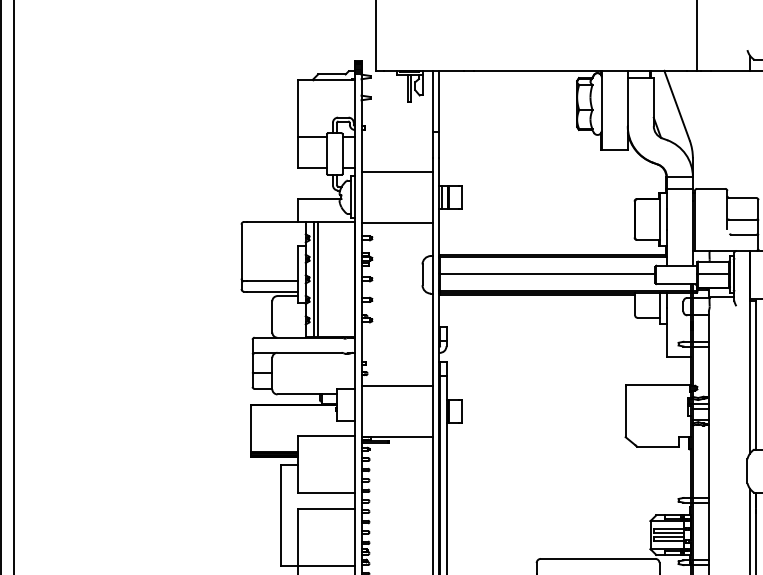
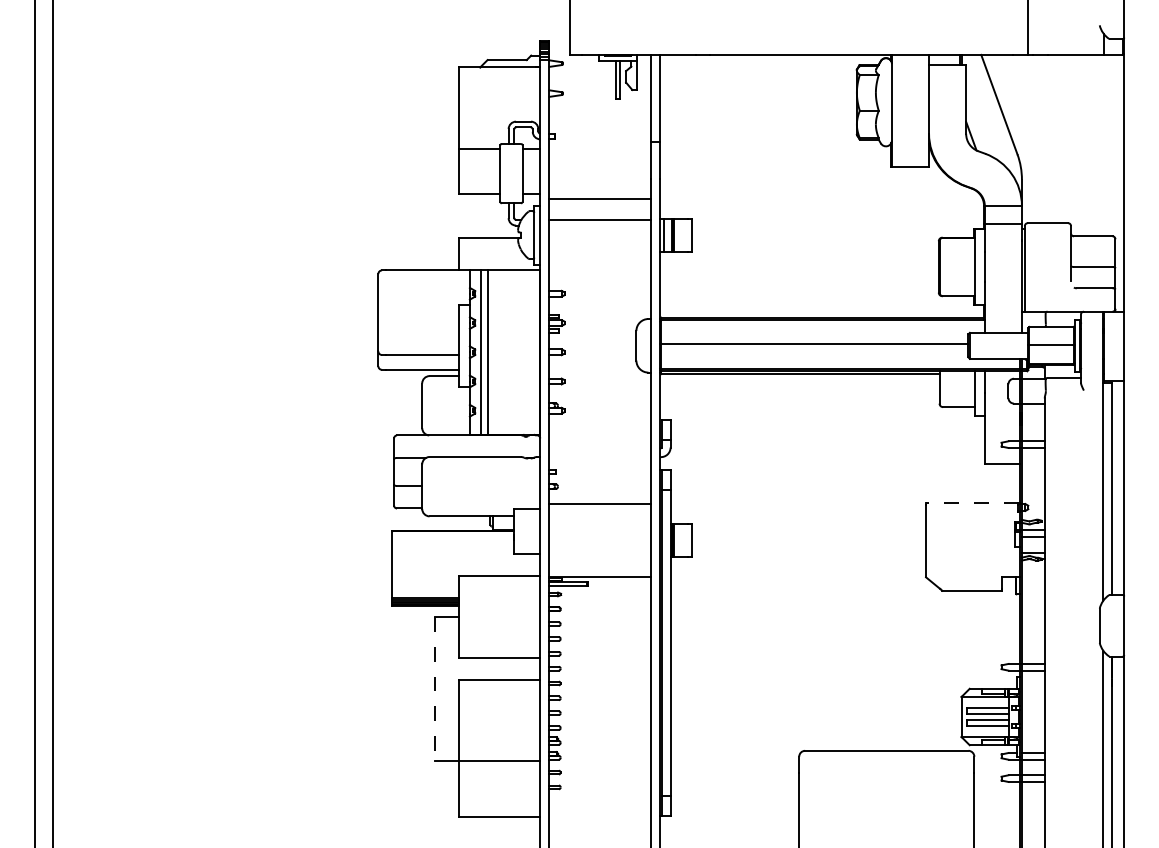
line: (397, 222) -> (600, 219), moved
line: (657, 385) -> (971, 503), solid -> dashed
line: (281, 515) -> (435, 689), solid -> dashed

